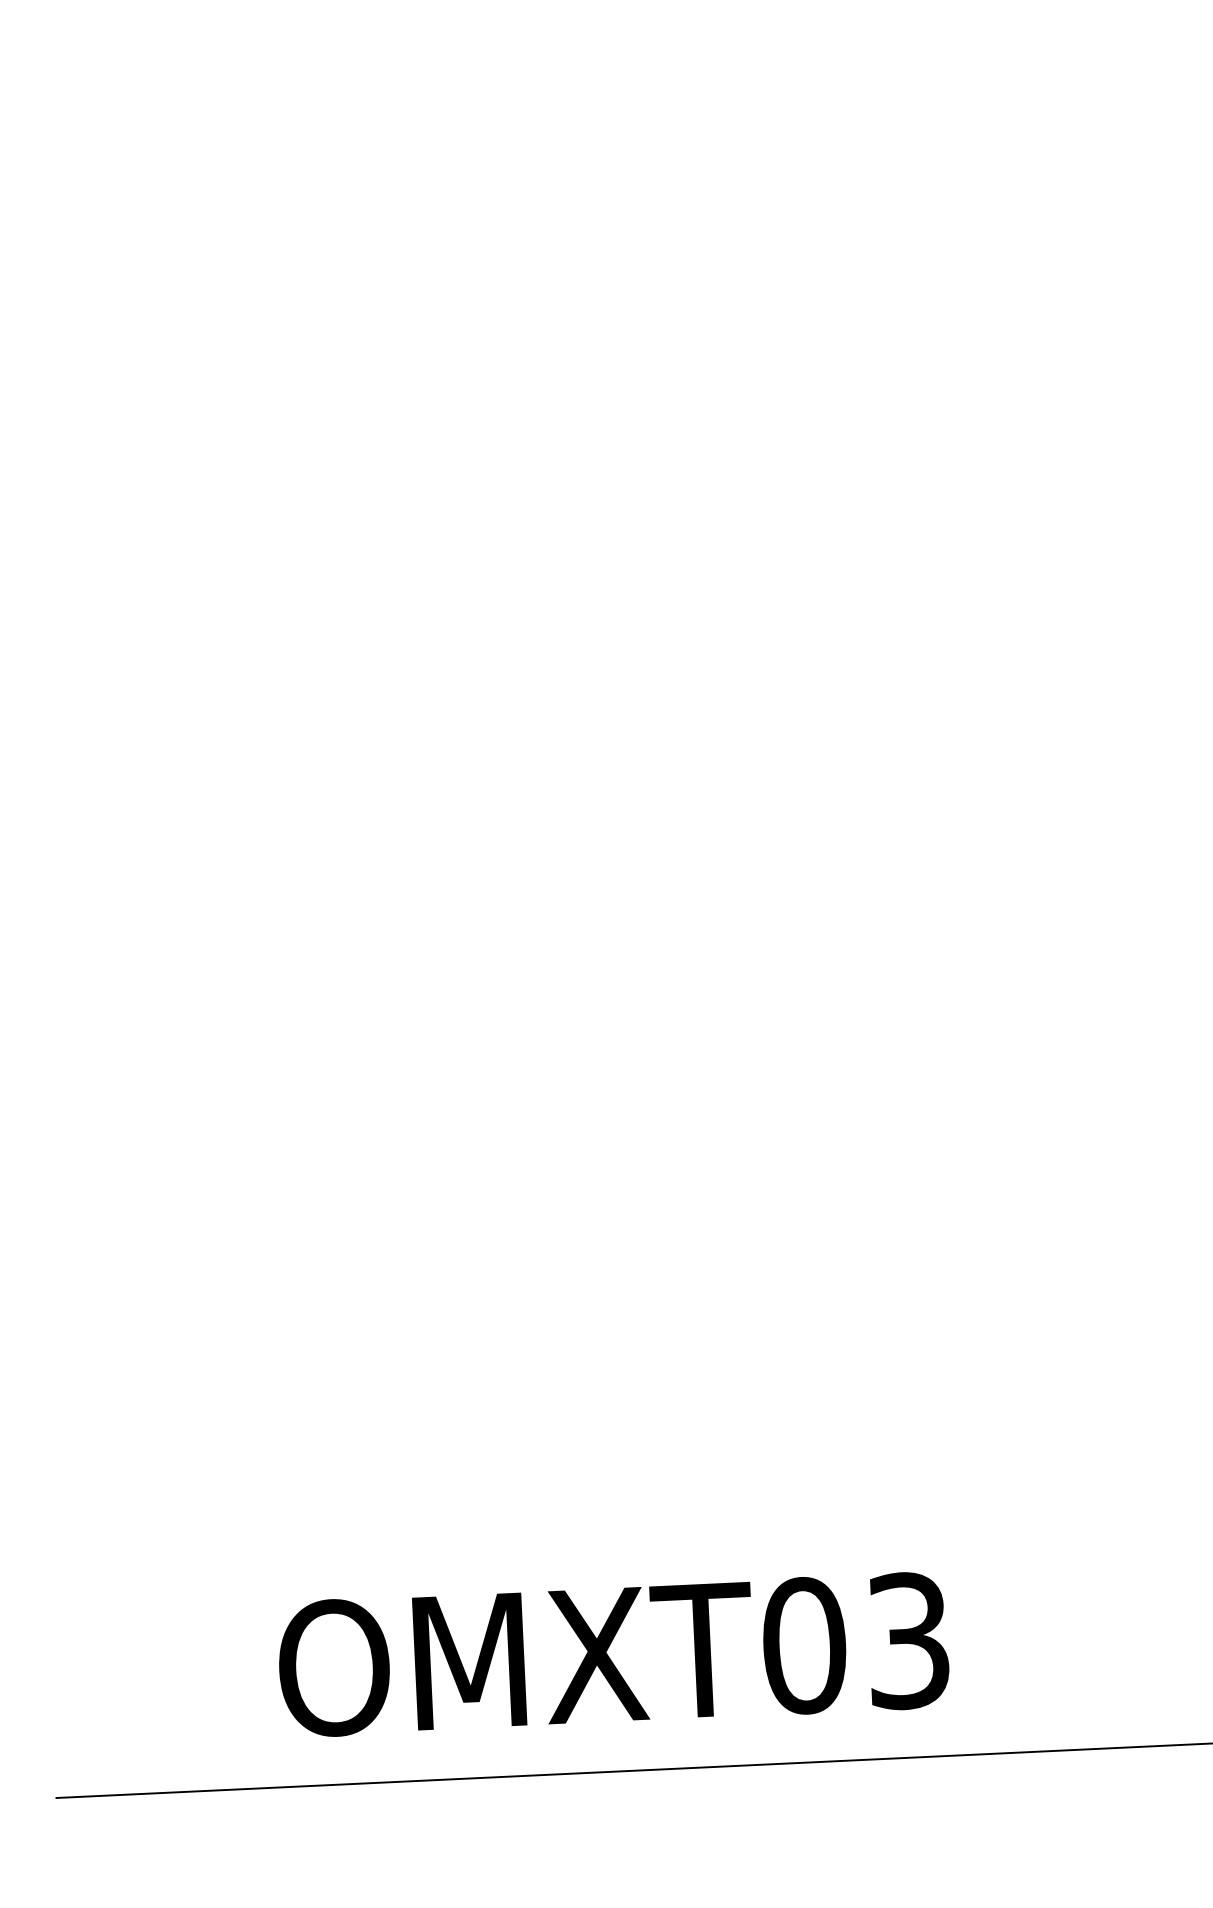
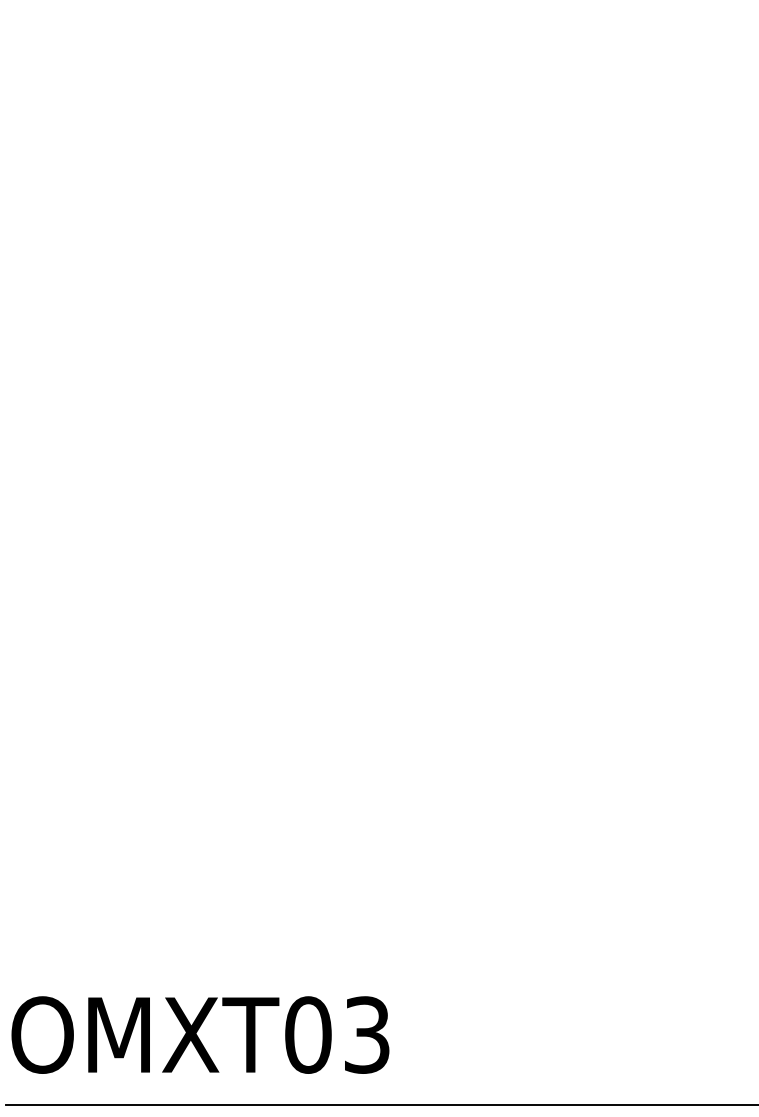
text: (613, 1653) -> (200, 1034), moved

